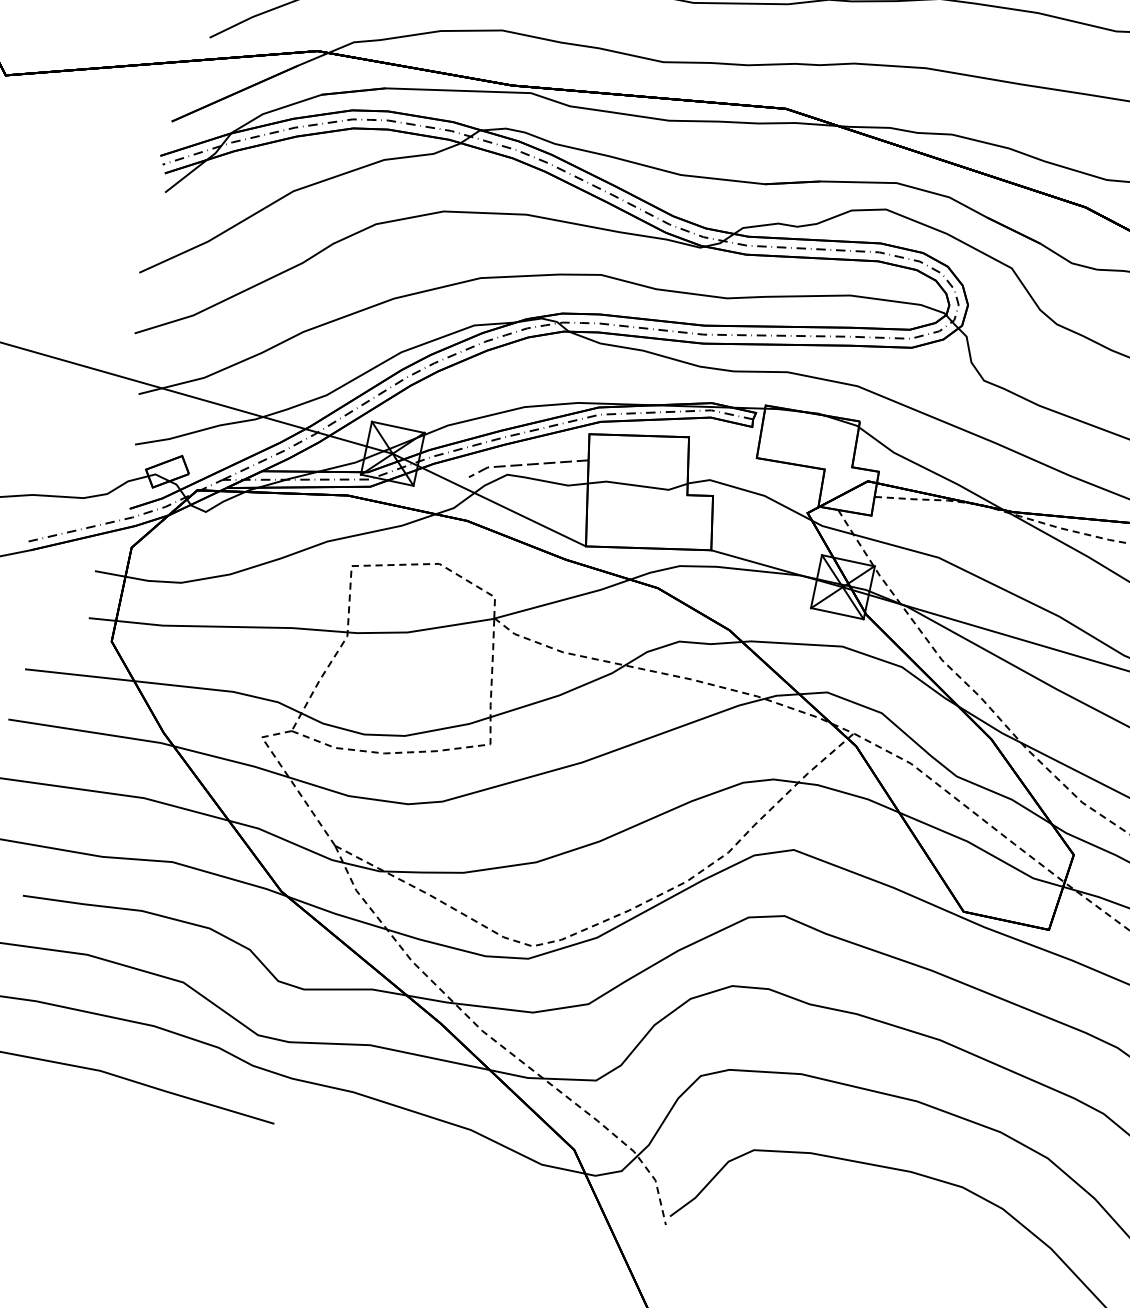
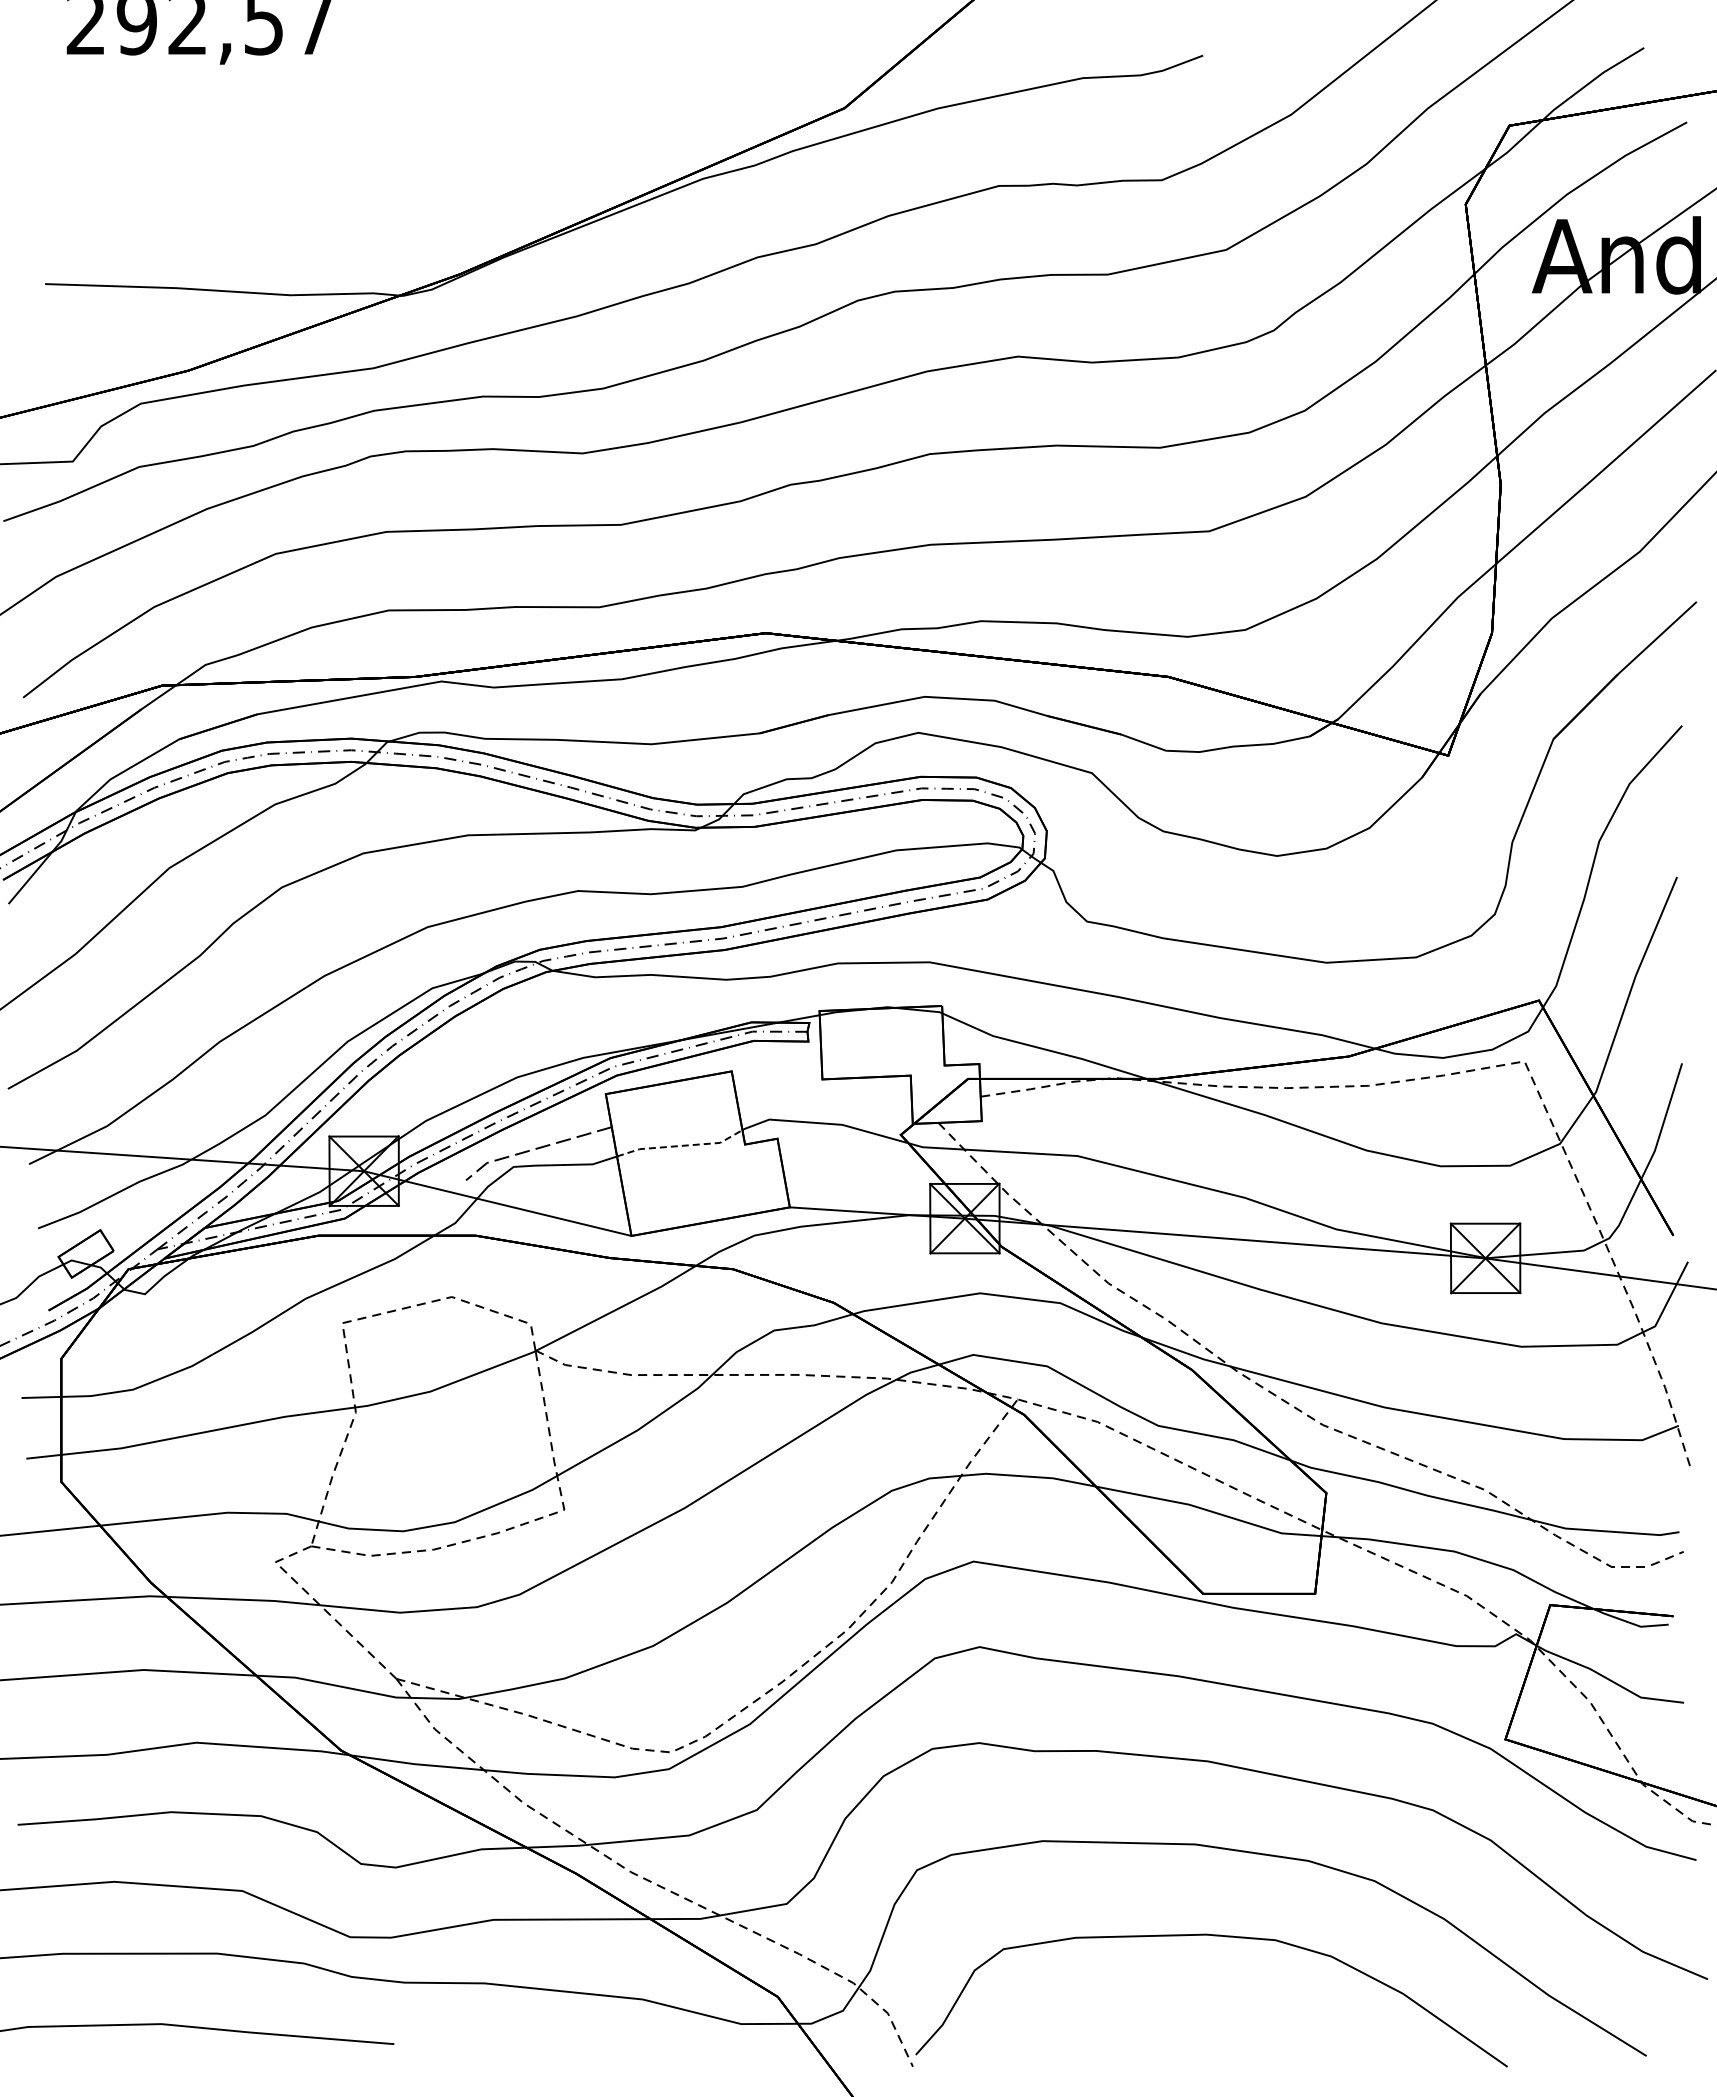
line: (638, 485) -> (681, 1145), solid -> dashed

